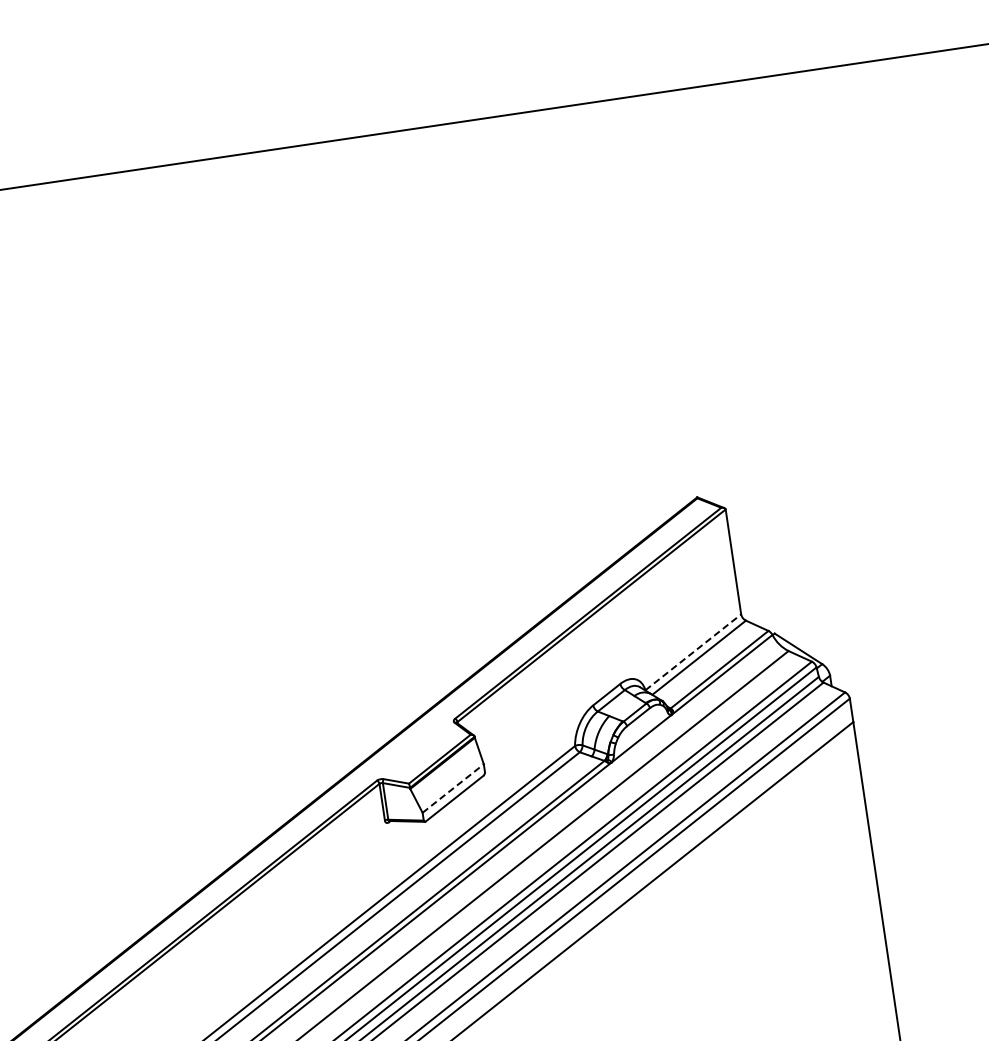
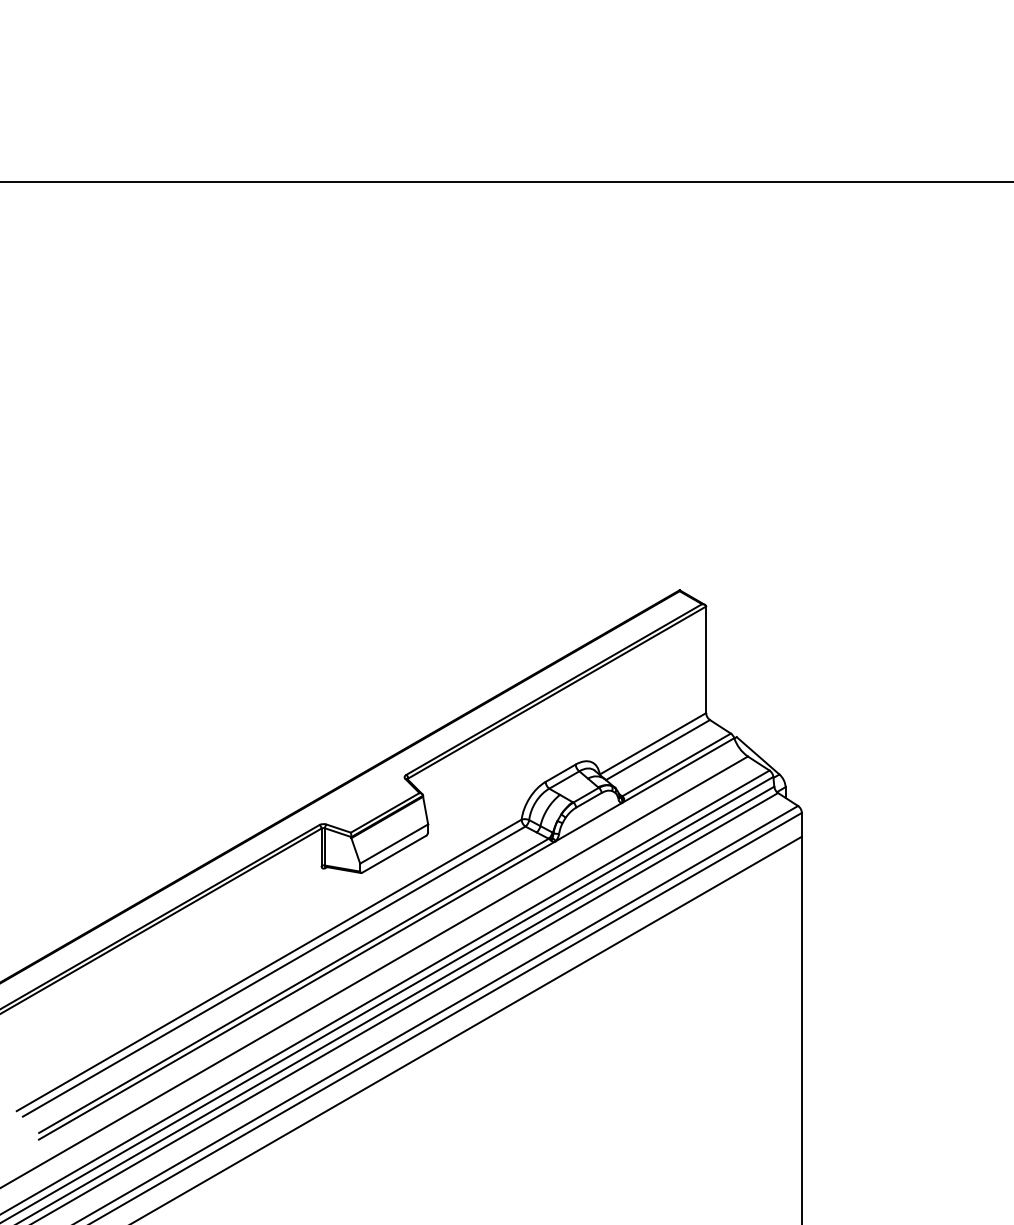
line: (693, 651) -> (653, 743), dashed -> solid
line: (453, 787) -> (394, 843), dashed -> solid

